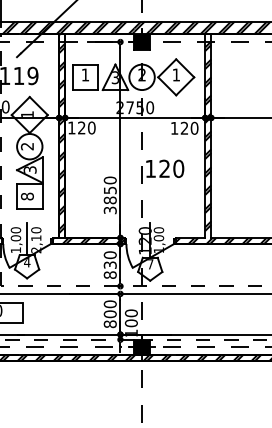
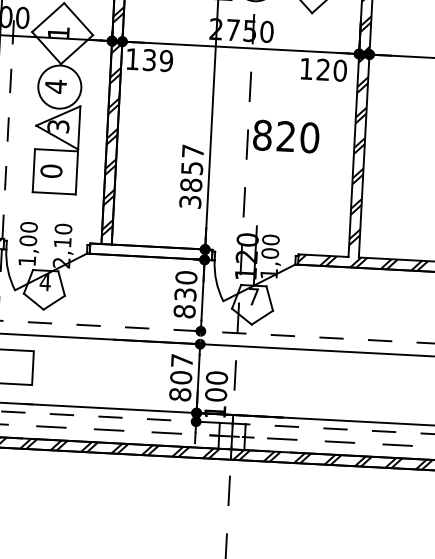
text: (86, 127) -> (157, 59), 120 -> 139
text: (27, 146) -> (55, 86), 2 -> 4
text: (150, 168) -> (262, 134), 120 -> 820
text: (109, 180) -> (191, 151), 3850 -> 3857
text: (27, 196) -> (51, 171), 8 -> 0
line: (27, 238) -> (47, 242), removed
hatch: (88, 240) -> (150, 251), removed
text: (109, 304) -> (180, 361), 800 -> 807
fill: (141, 346) -> (231, 435), removed

